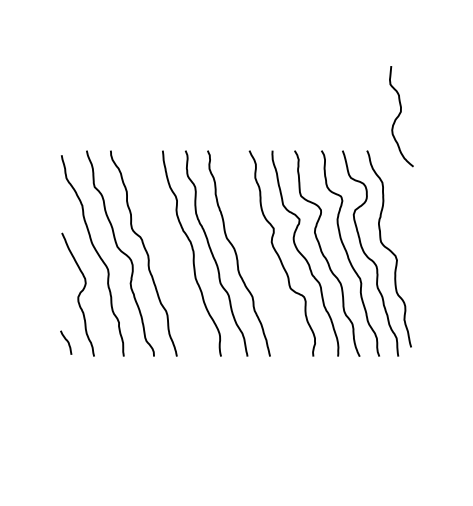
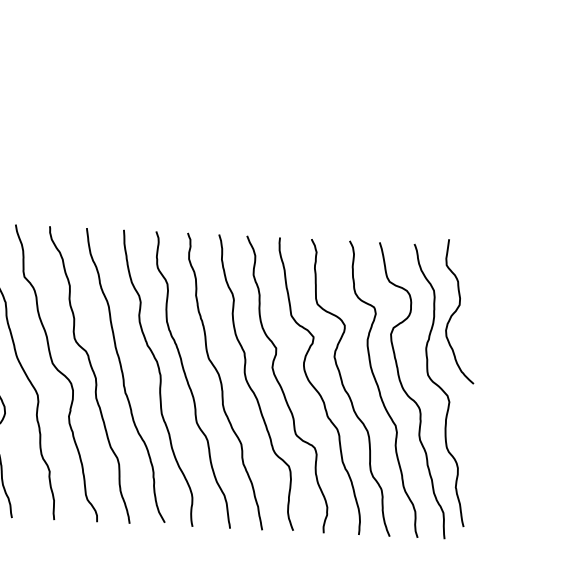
curve: (399, 116) -> (457, 311), moved
curve: (168, 253) -> (124, 376), added
curve: (256, 254) -> (249, 384), added

